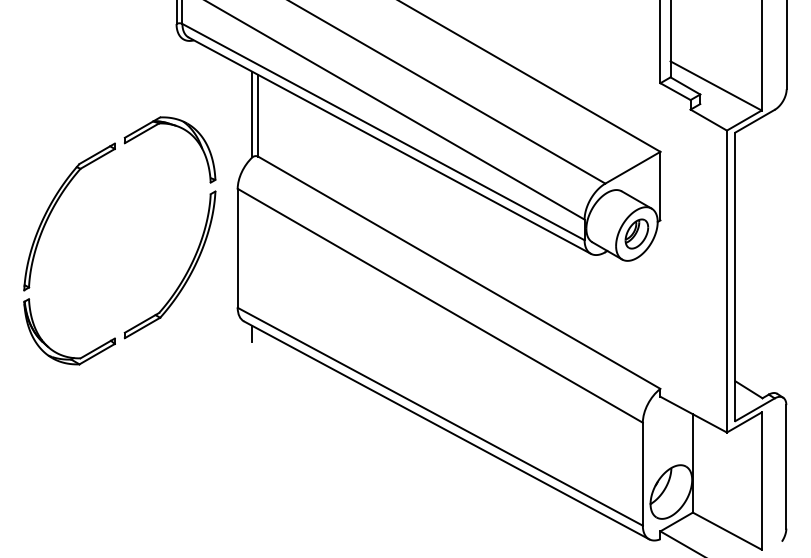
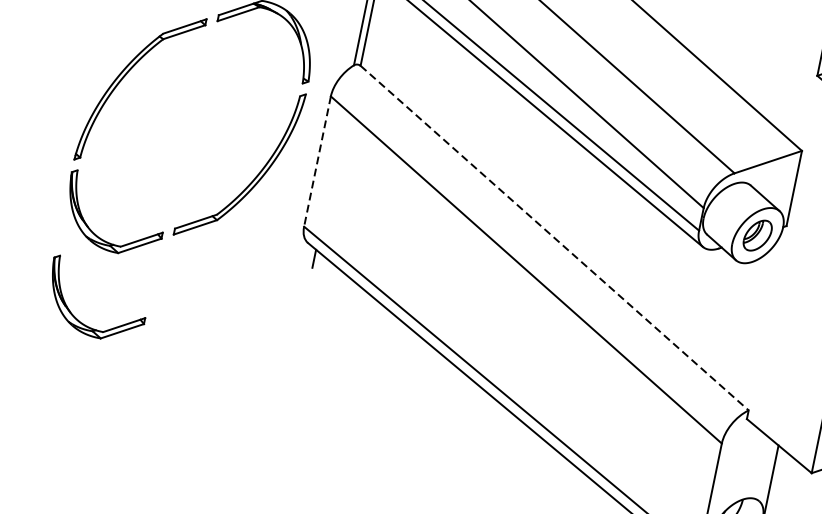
line: (237, 248) -> (317, 161), solid -> dashed
line: (459, 273) -> (554, 238), solid -> dashed
part: (58, 430) -> (80, 320), added

